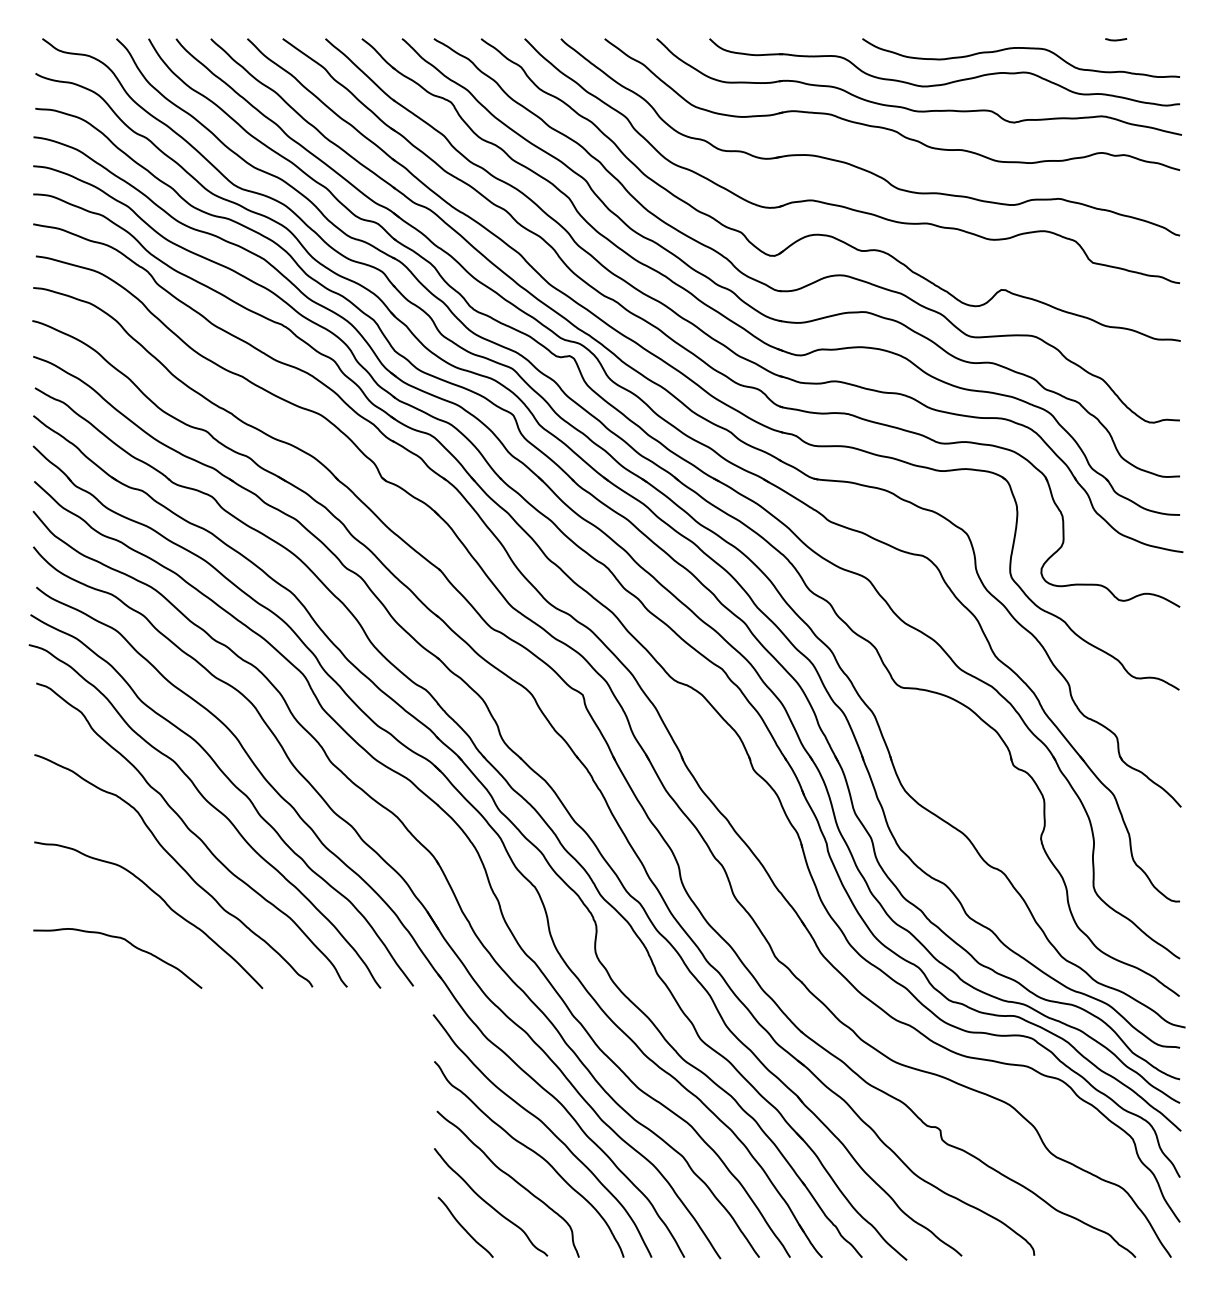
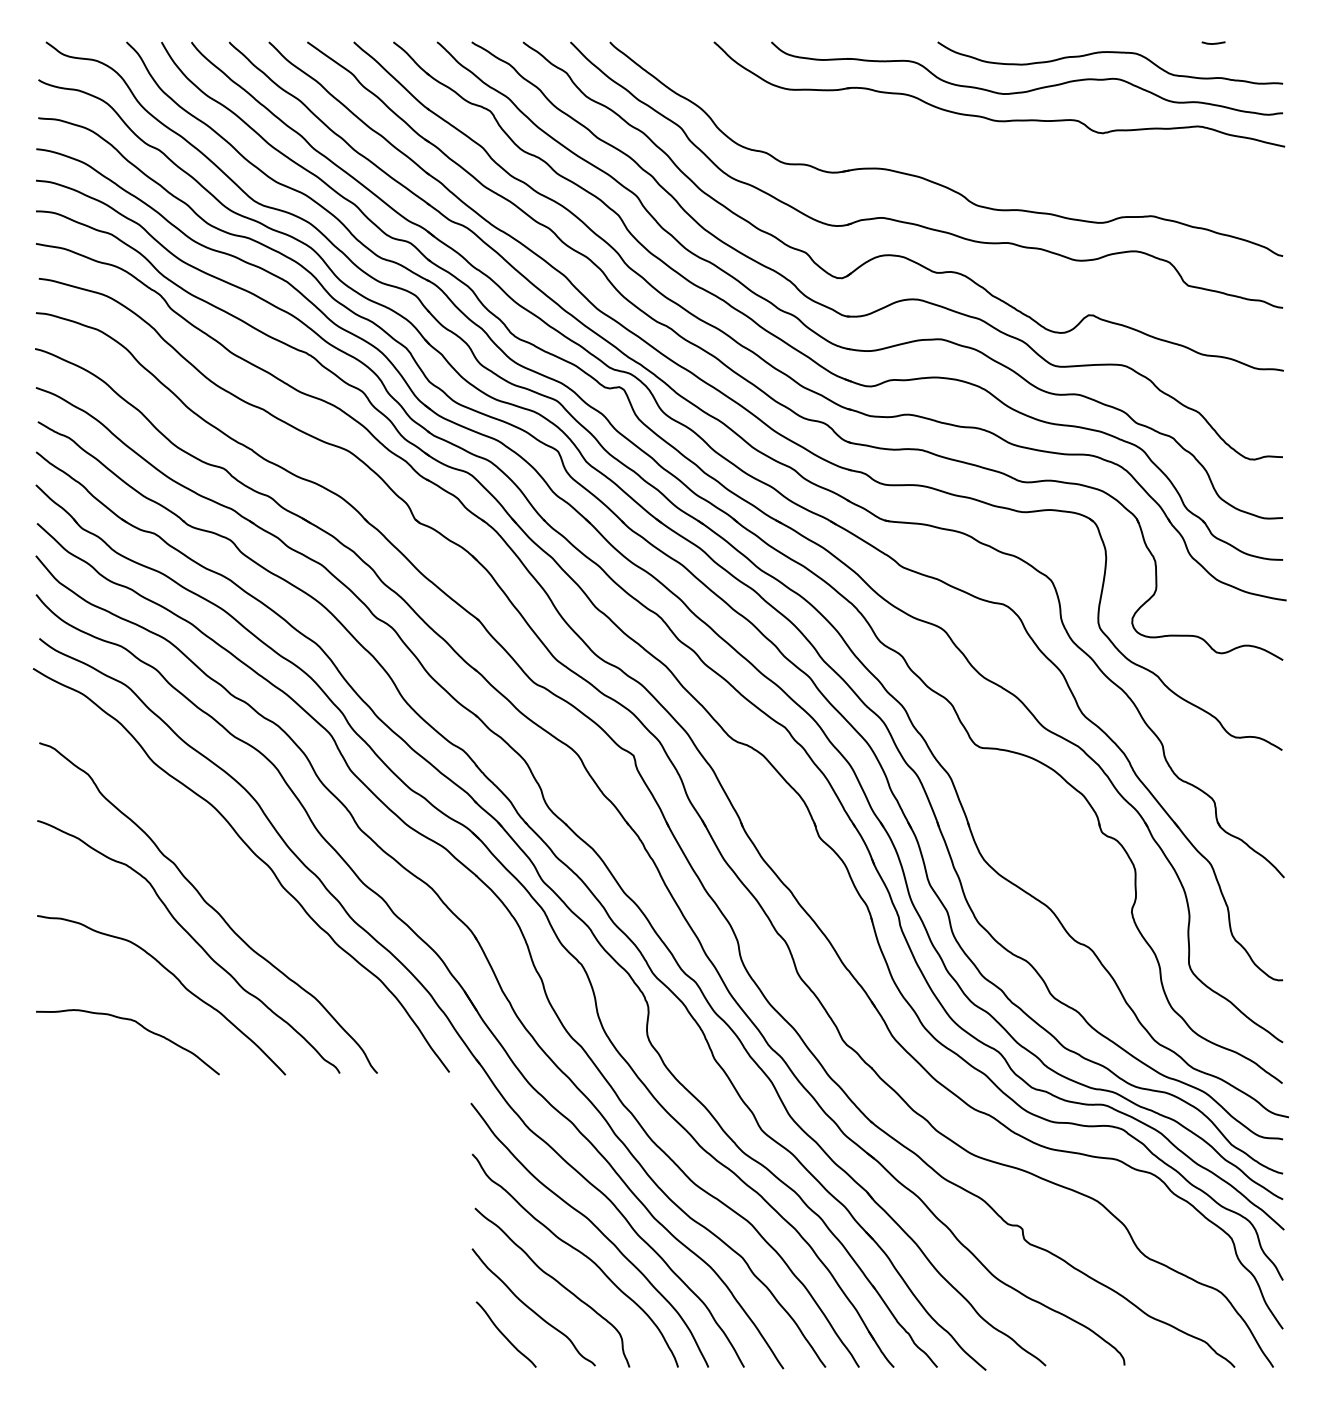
part: (886, 127) -> (963, 138), removed
curve: (212, 807) -> (230, 878), removed

